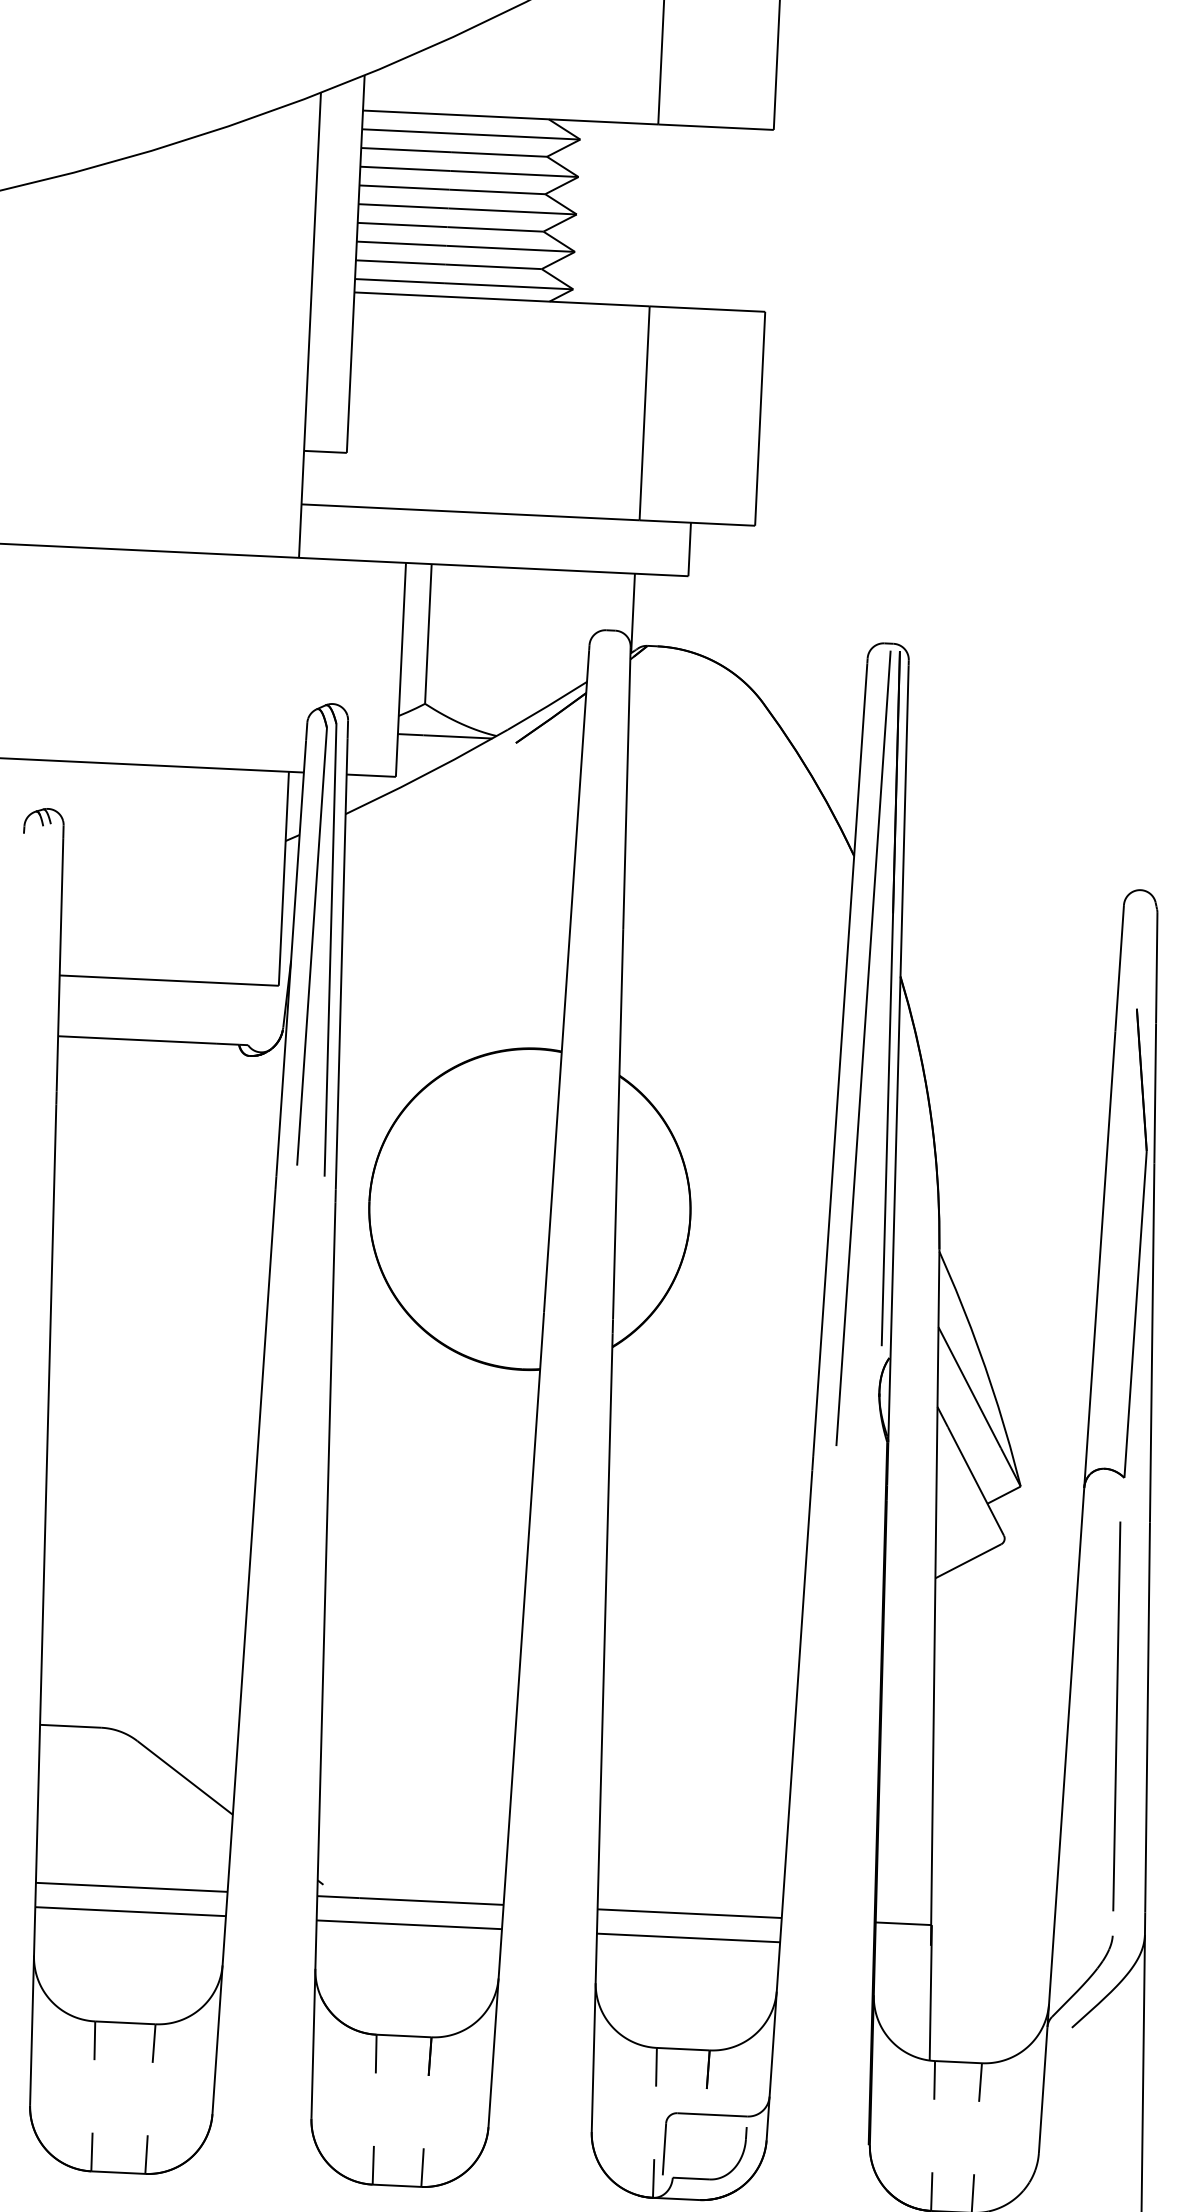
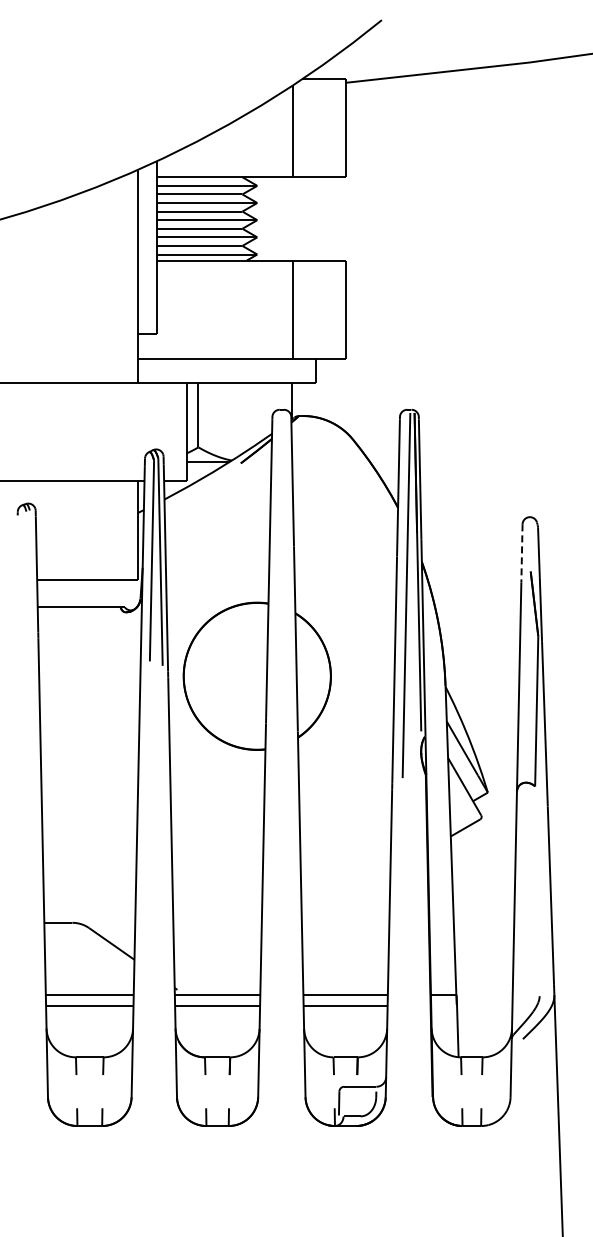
line: (1118, 968) -> (521, 553), solid -> dashed
line: (1116, 1715) -> (536, 895), removed

